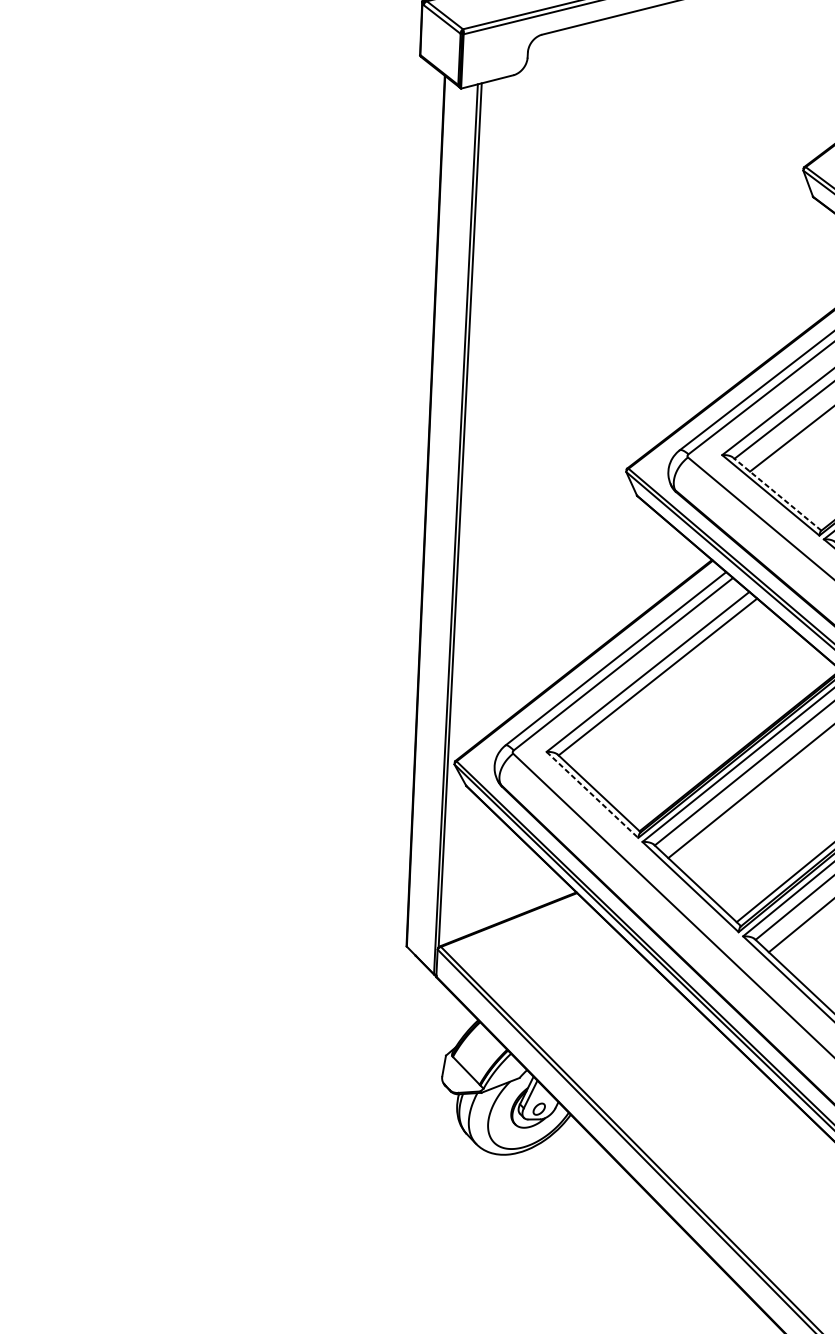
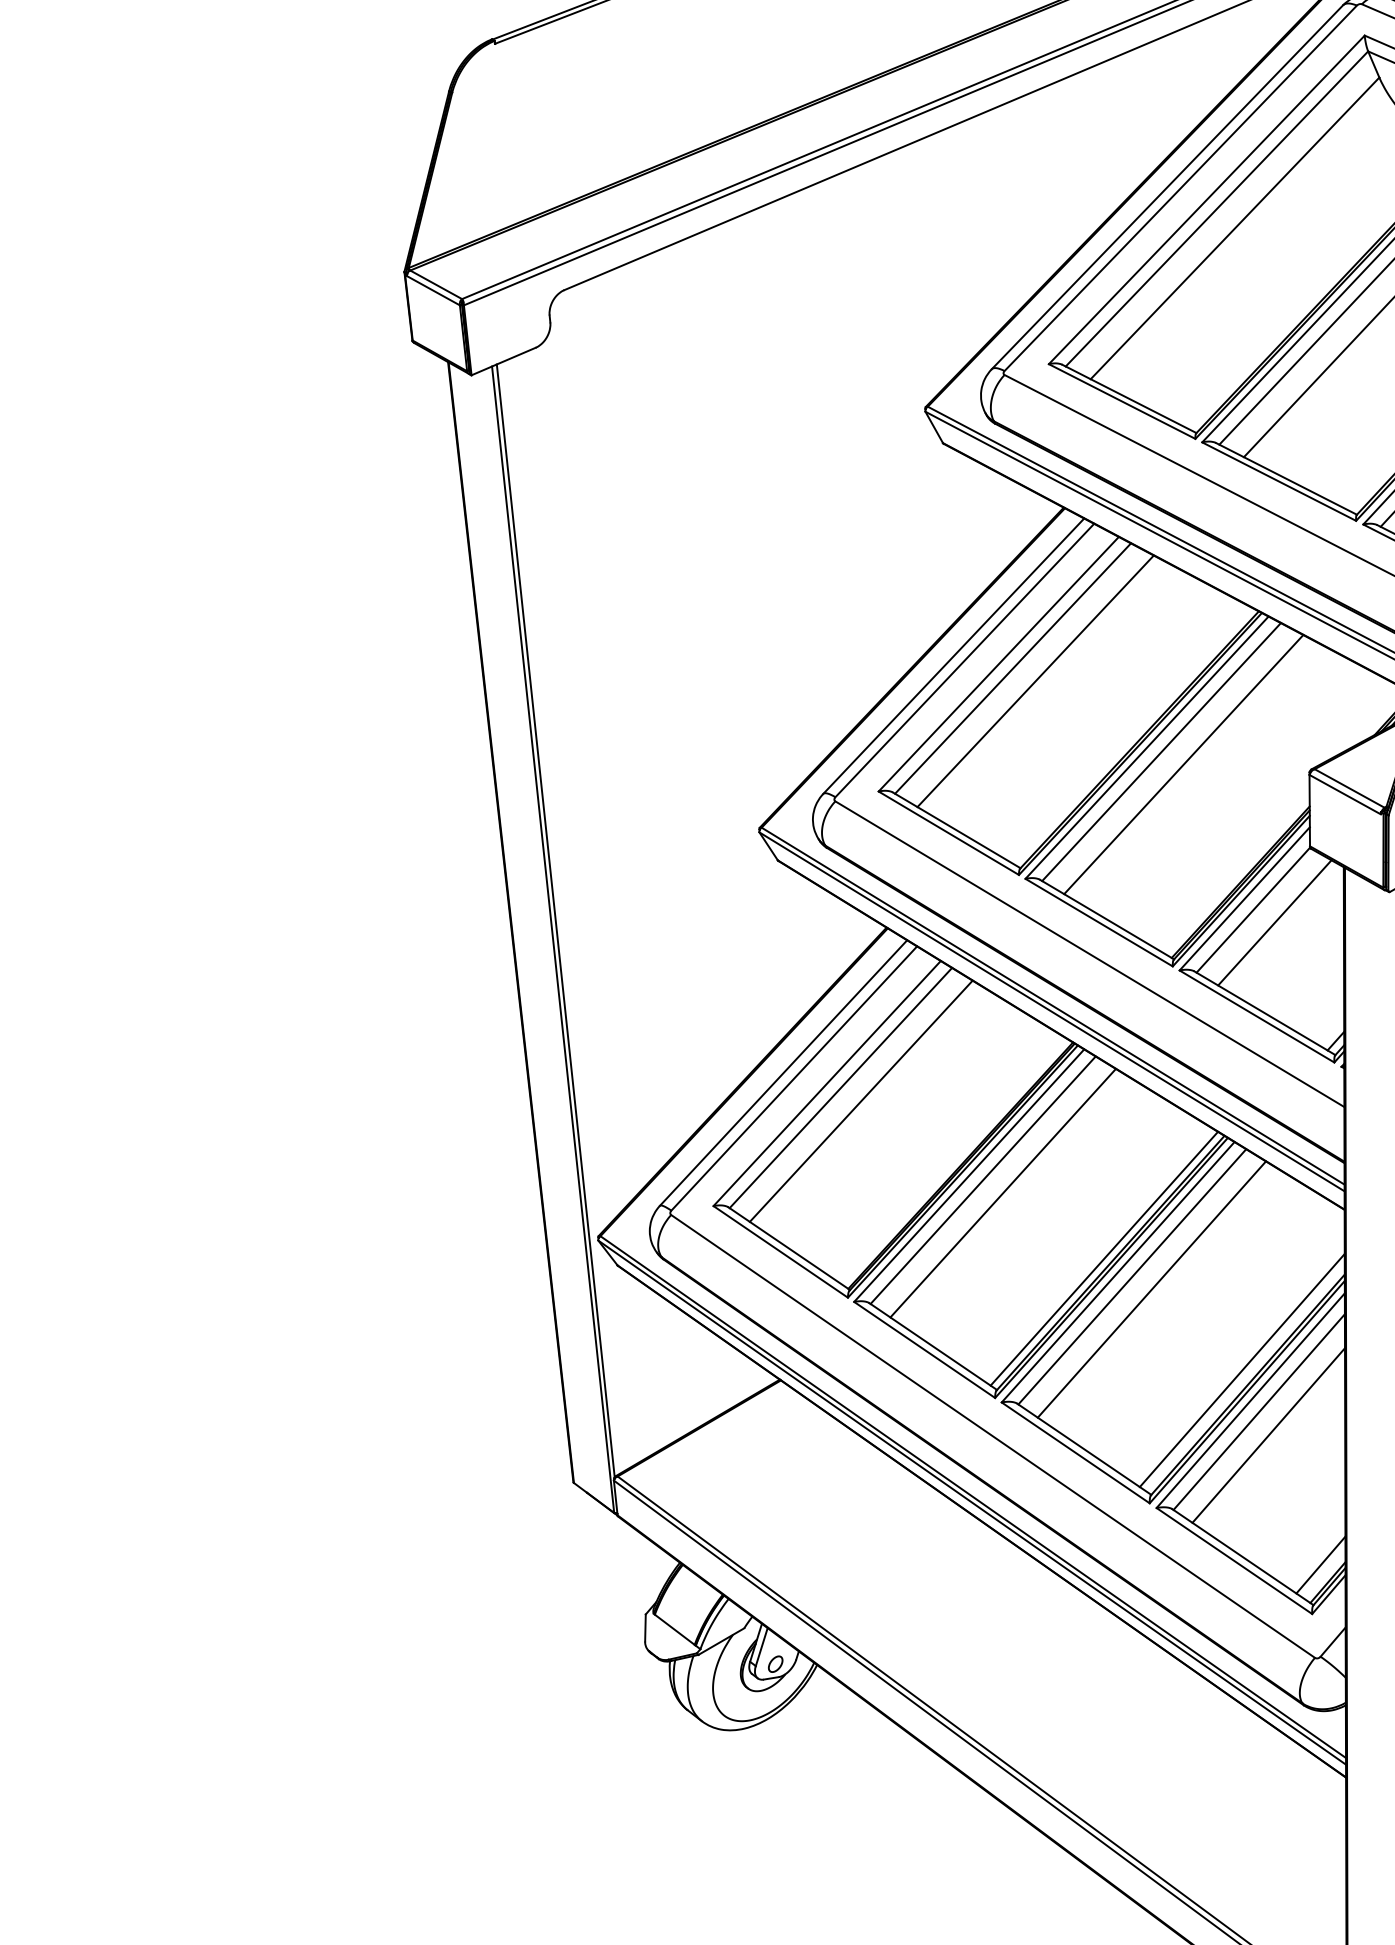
line: (777, 494) -> (956, 830), dashed -> solid
line: (671, 688) -> (860, 1100), added
line: (592, 795) -> (781, 1252), dashed -> solid

